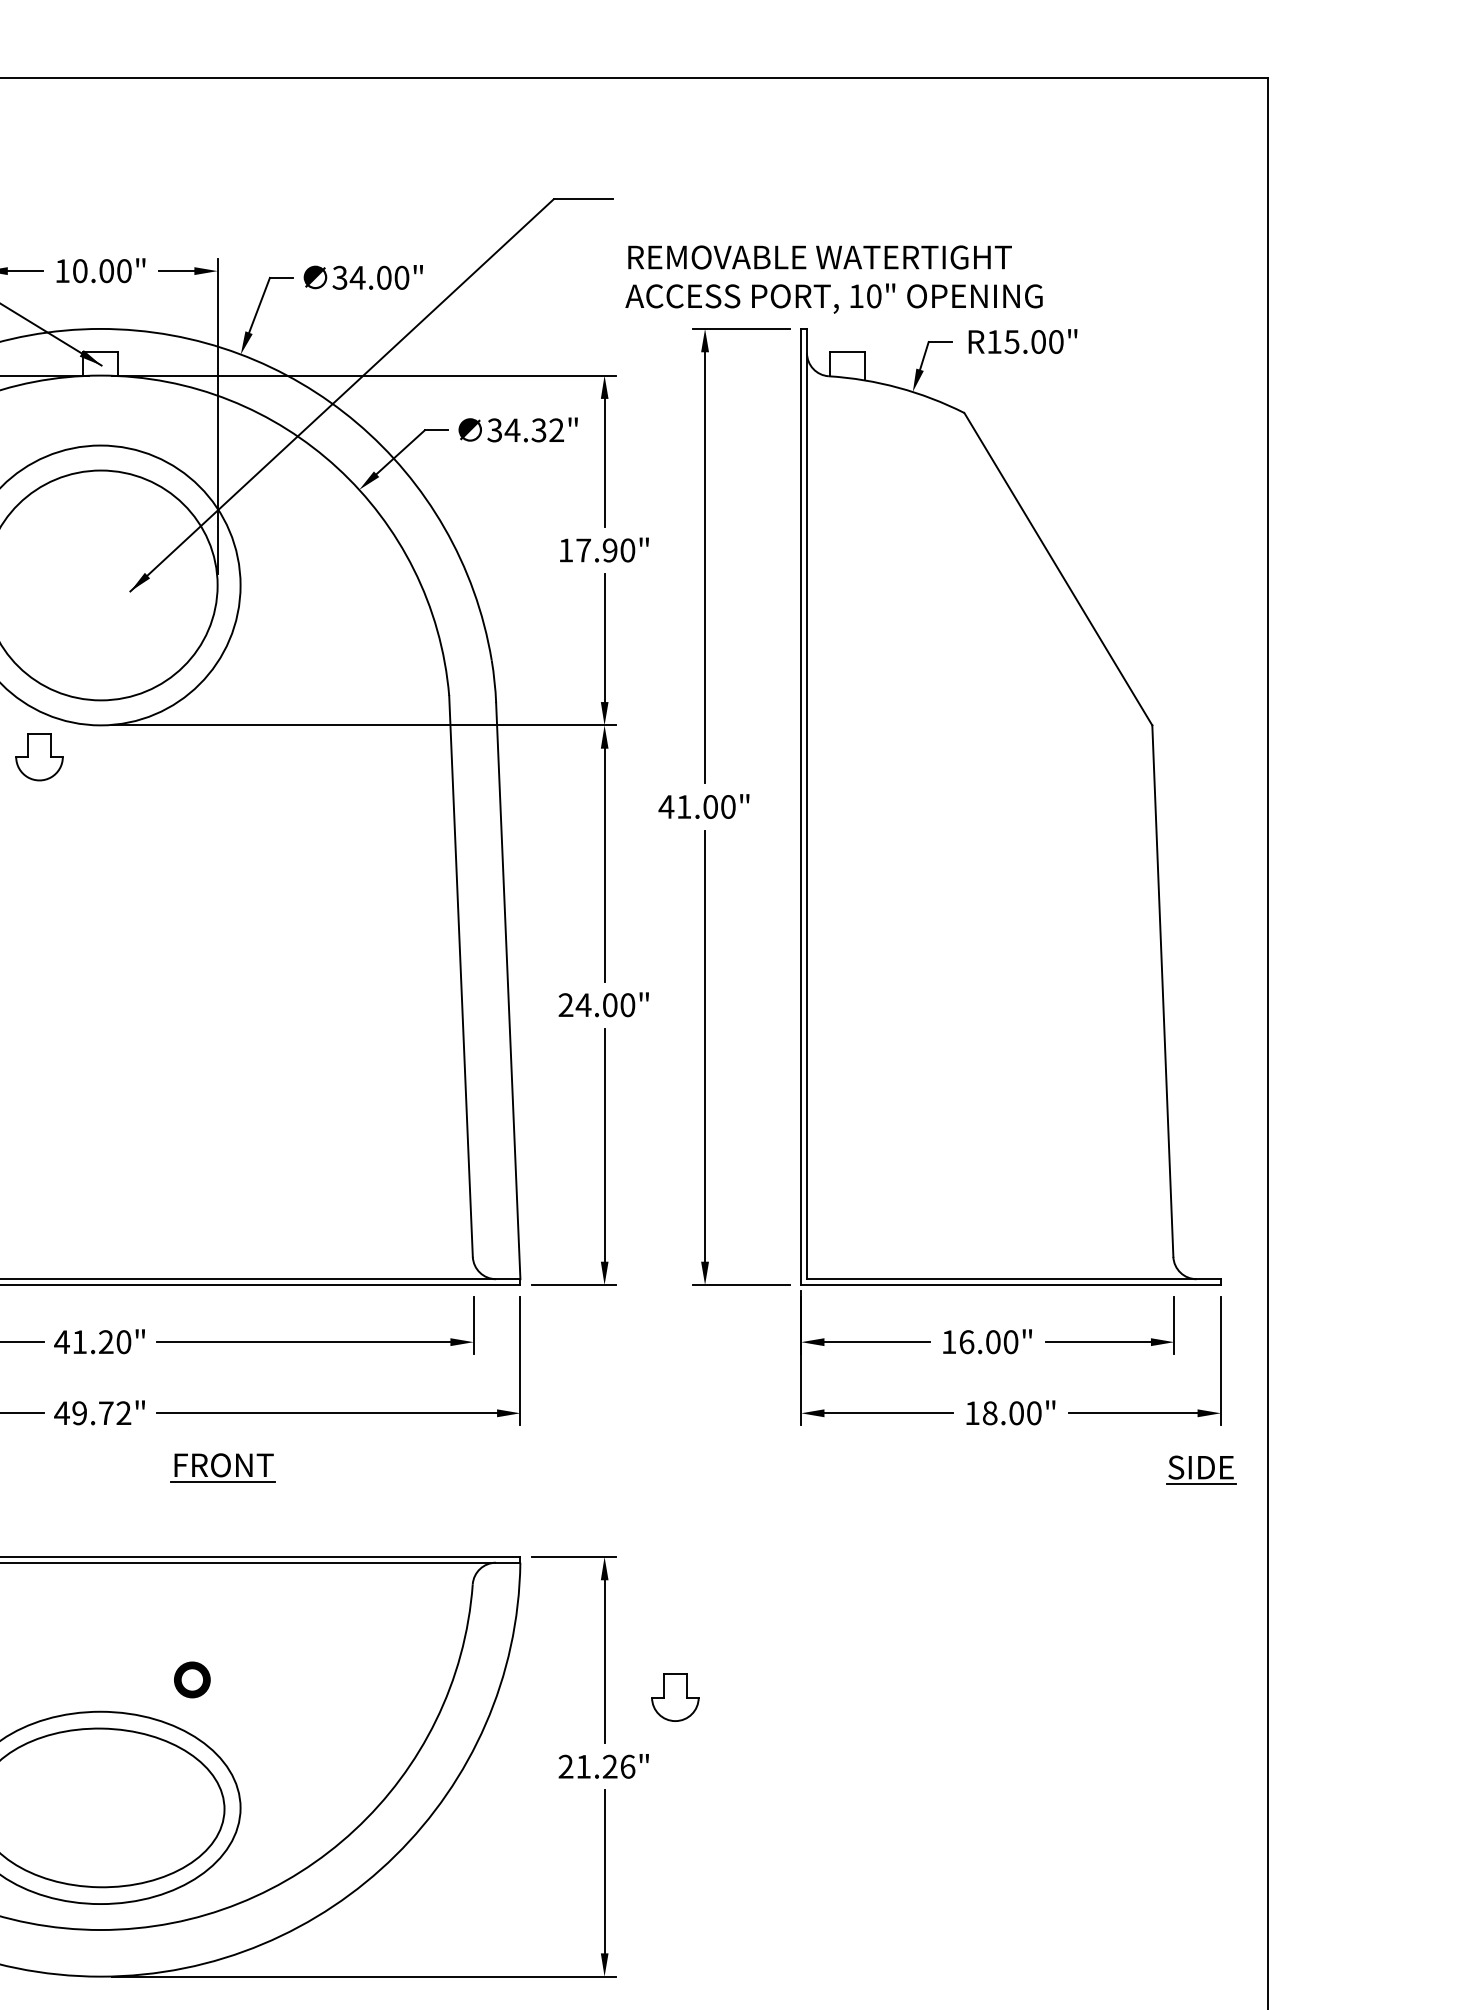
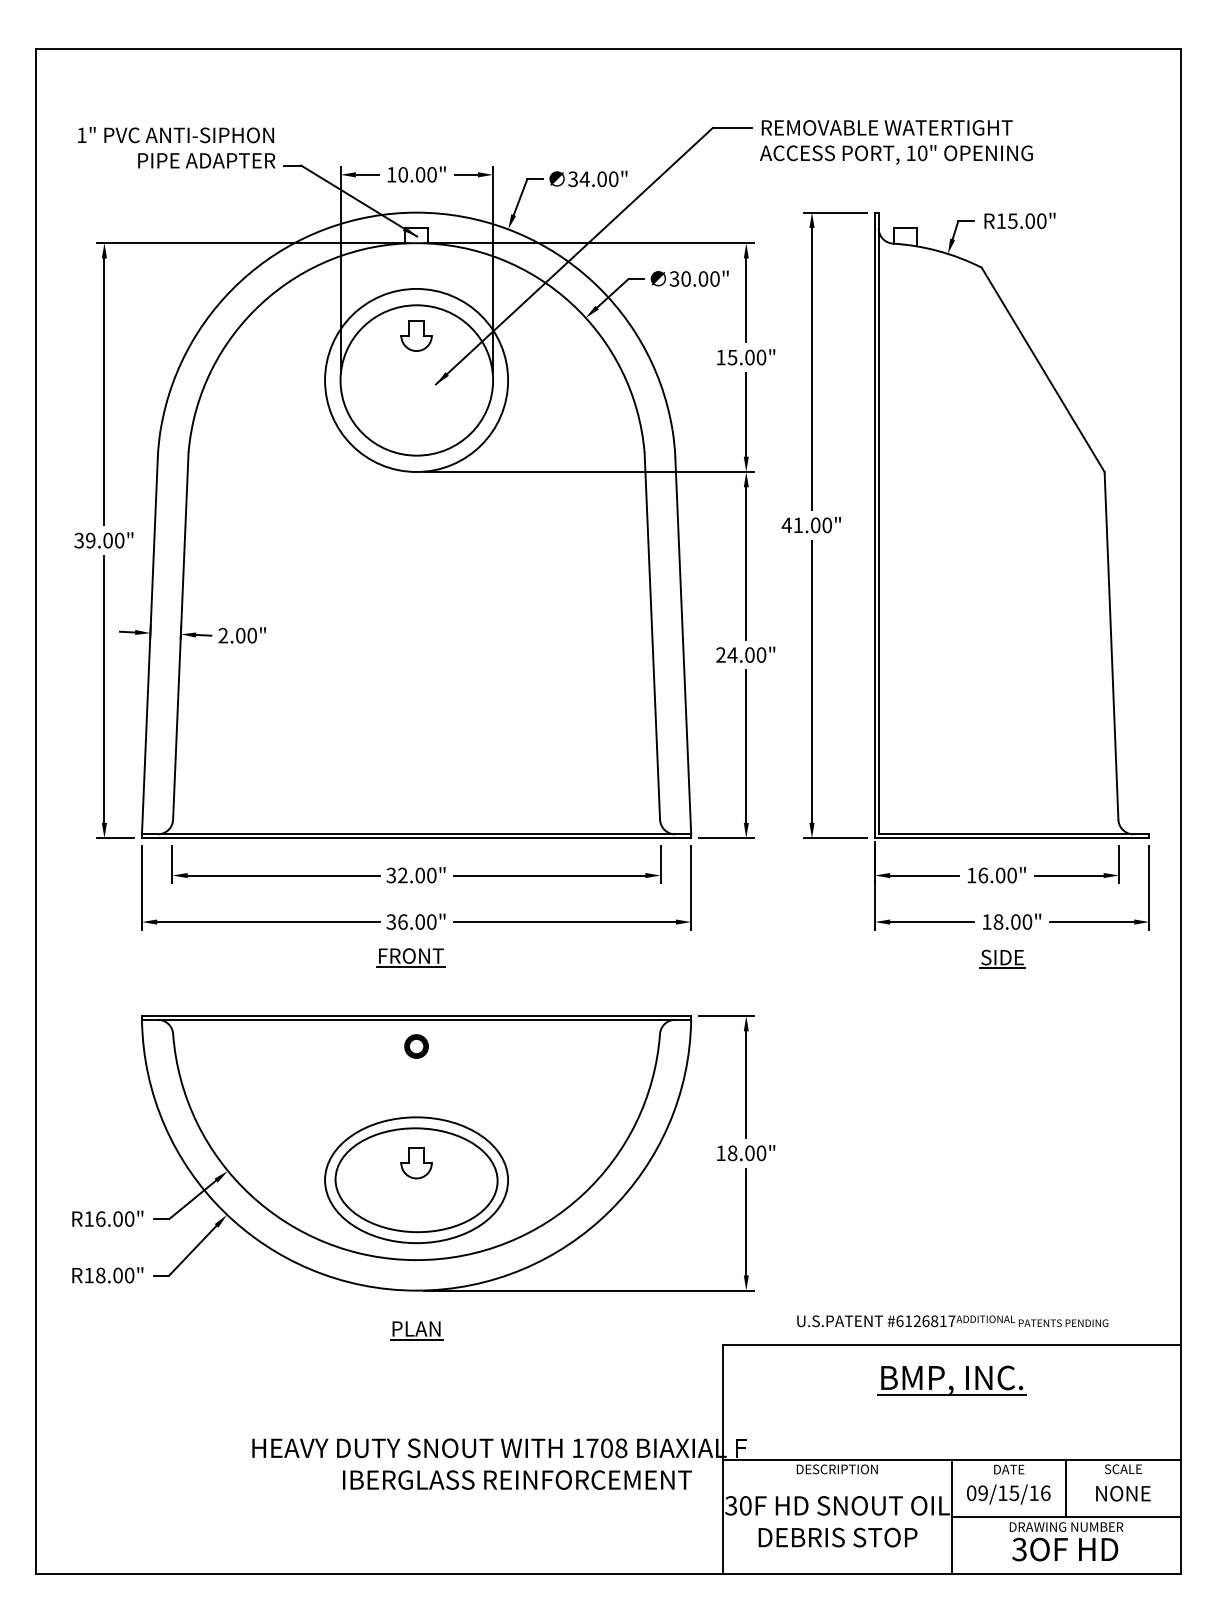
text: (834, 279) -> (896, 142), moved
text: (533, 429) -> (699, 278), 34.32" -> 30.00"
text: (595, 550) -> (740, 357), 17.90" -> 15.00"
part: (39, 756) -> (416, 335), moved
text: (83, 1342) -> (405, 875), 41.20" -> 32.00"
text: (92, 1412) -> (411, 921), 49.72" -> 36.00"
part: (222, 1467) -> (410, 957), moved
part: (1201, 1468) -> (1002, 958), moved
part: (192, 1679) -> (416, 1046), moved
part: (675, 1698) -> (416, 1163), moved
text: (597, 1767) -> (741, 1153), 21.26" -> 18.00"

